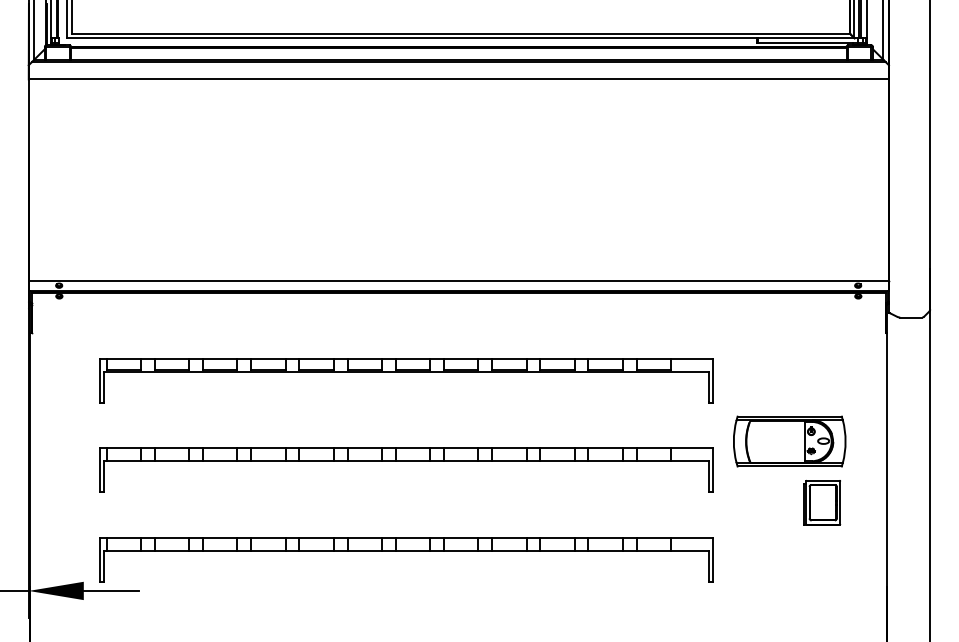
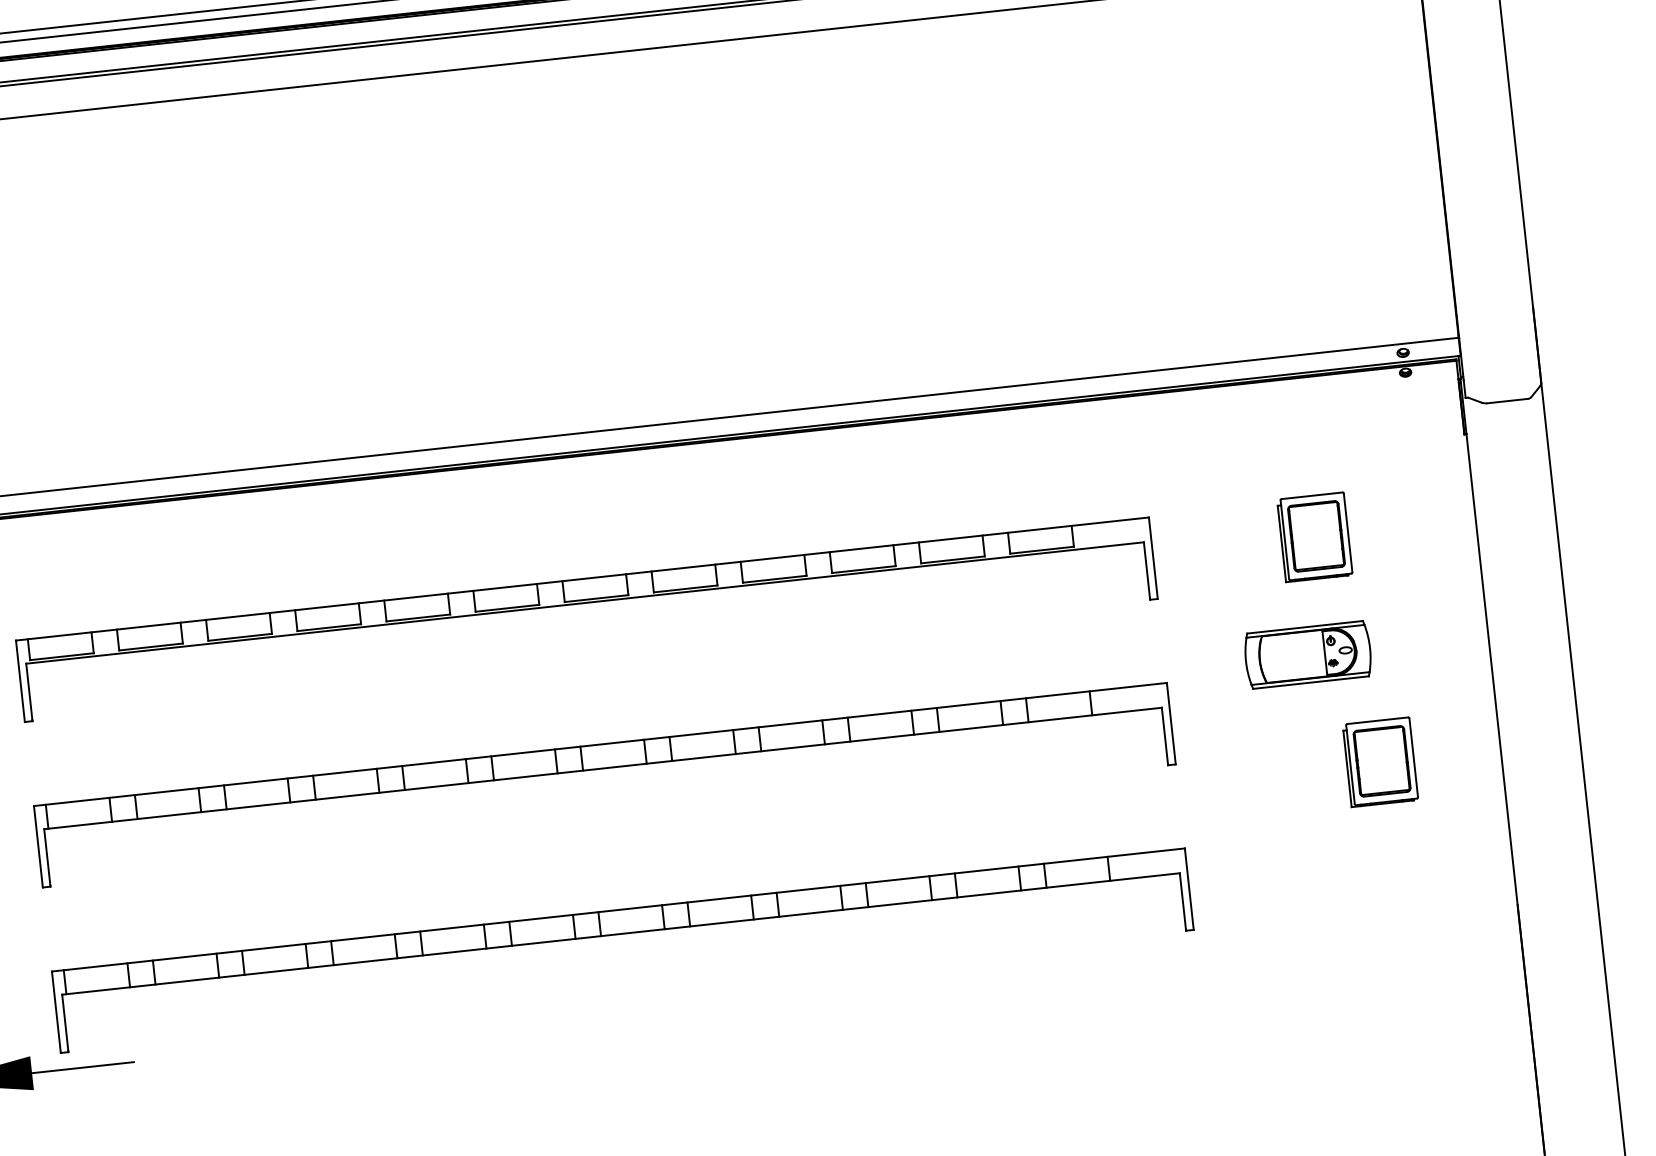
part: (800, 378) -> (1315, 536), added
part: (789, 441) -> (1307, 654), size x0.6

